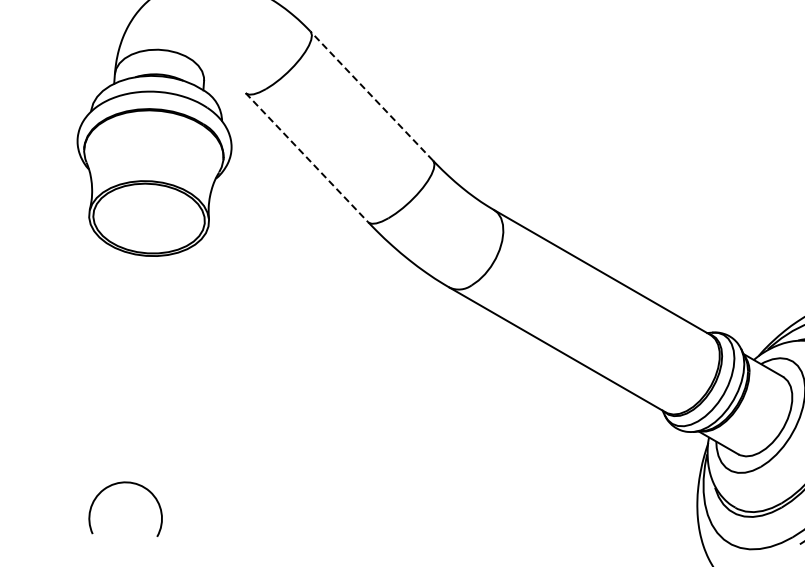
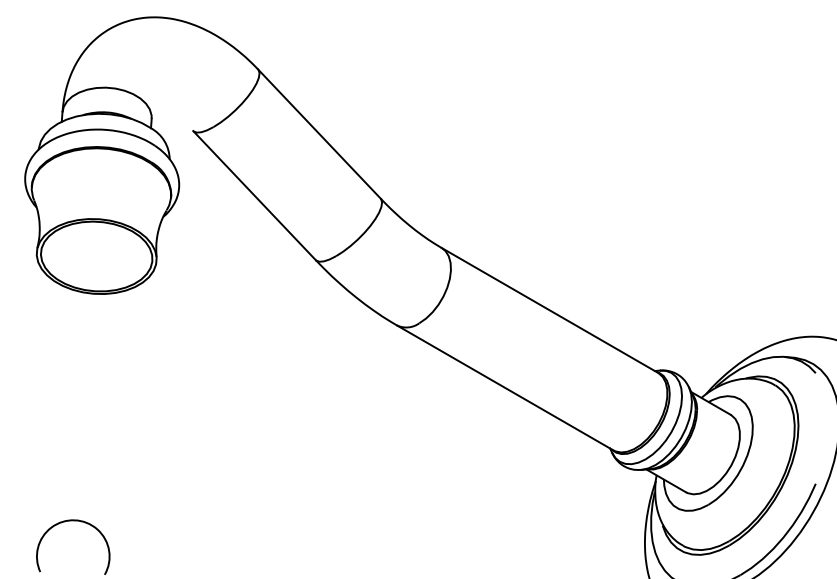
line: (371, 95) -> (319, 133), dashed -> solid
line: (306, 157) -> (254, 195), dashed -> solid

